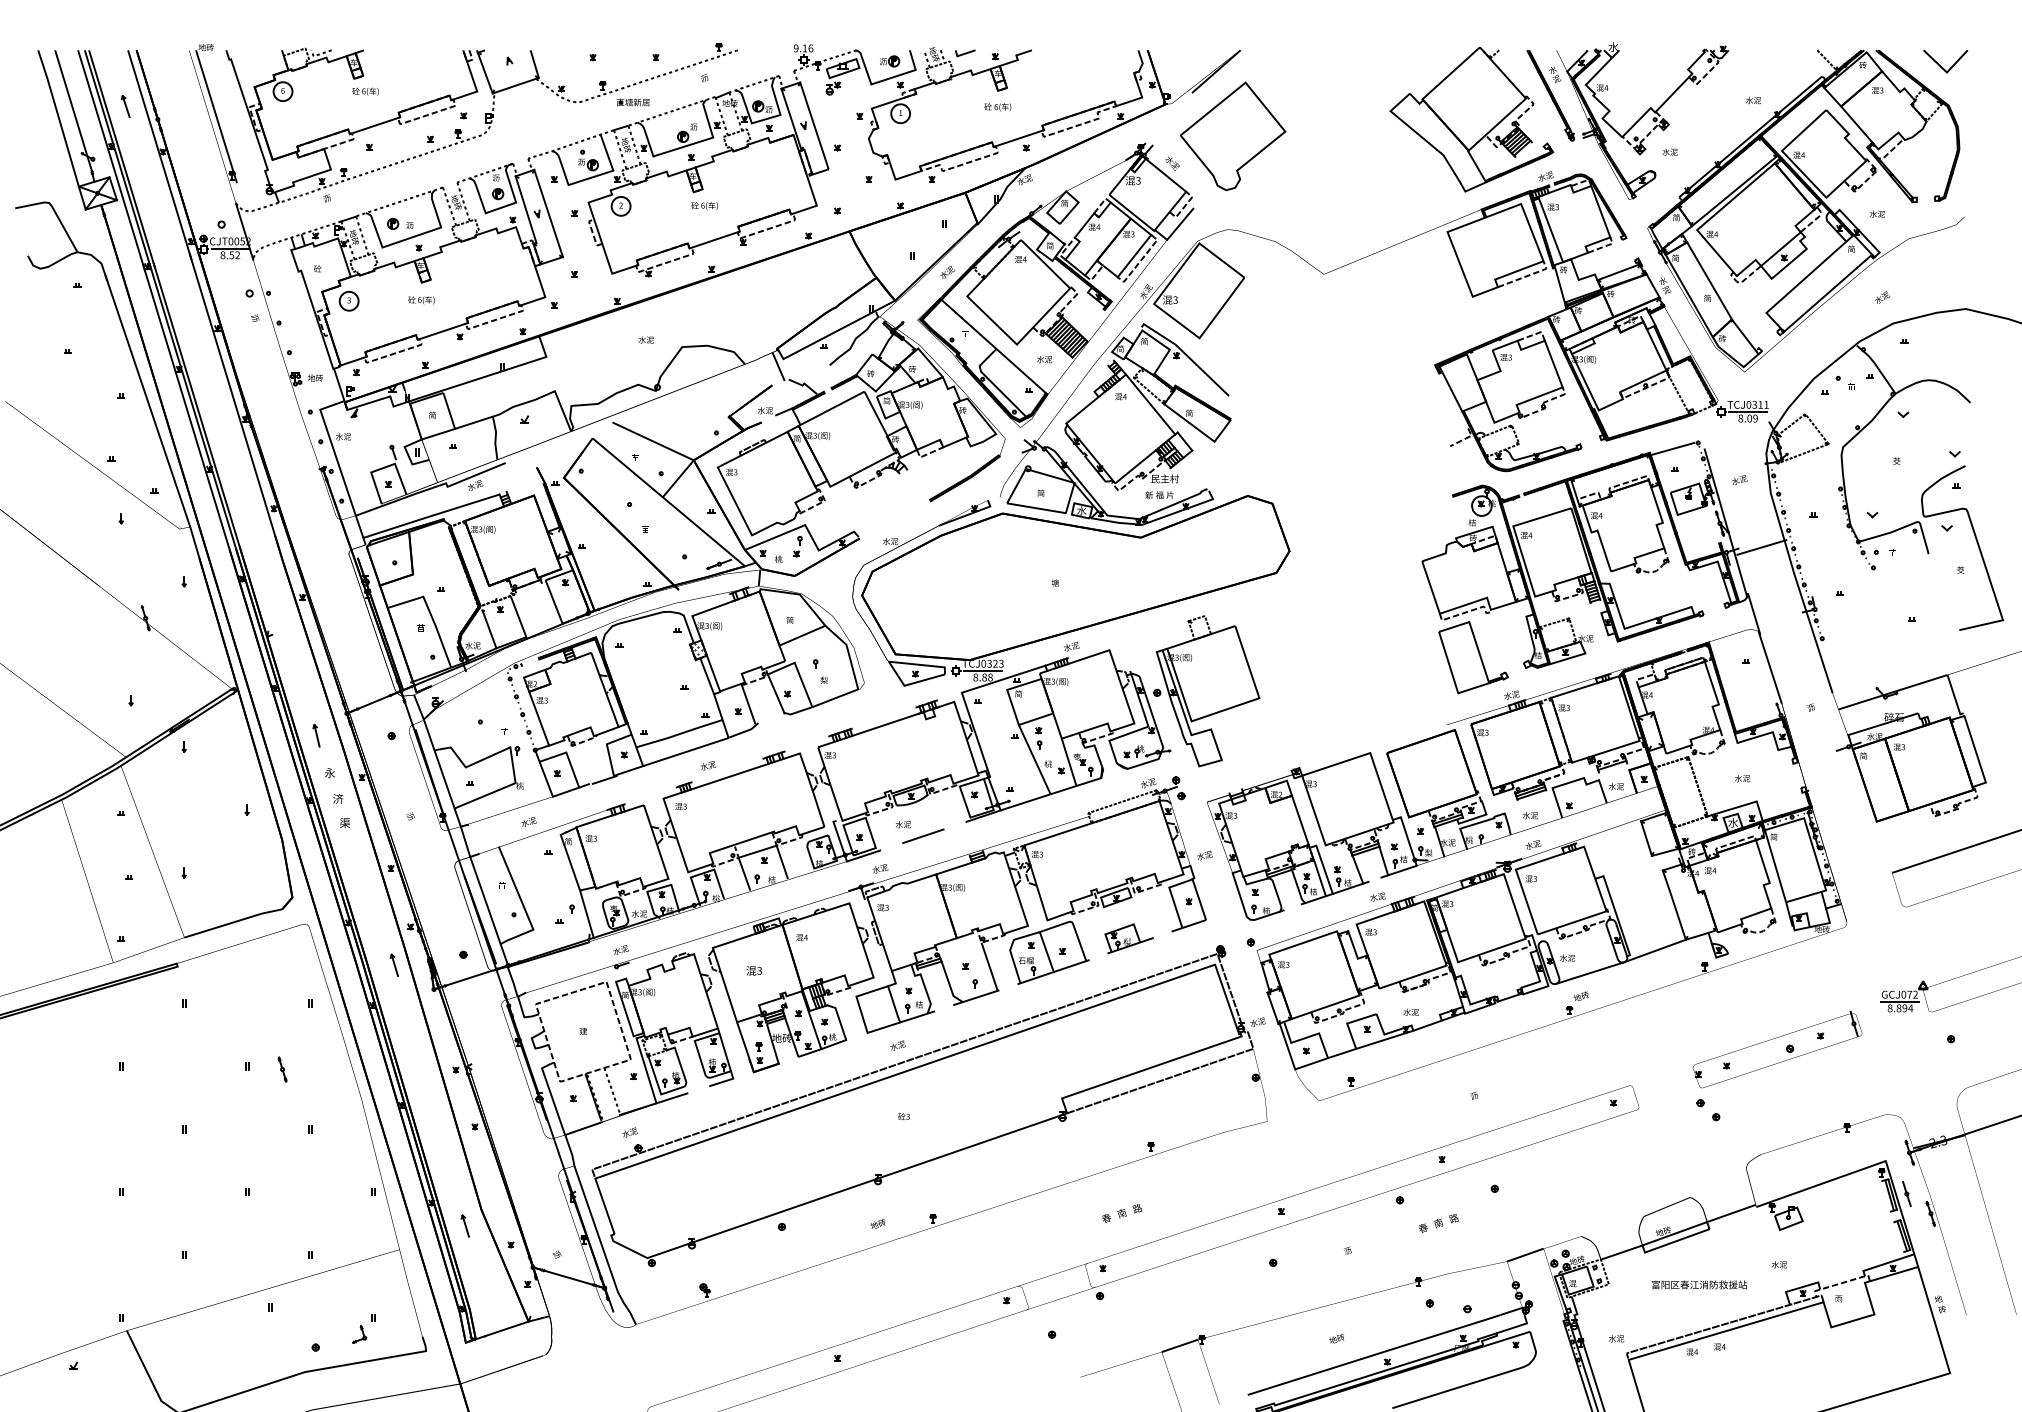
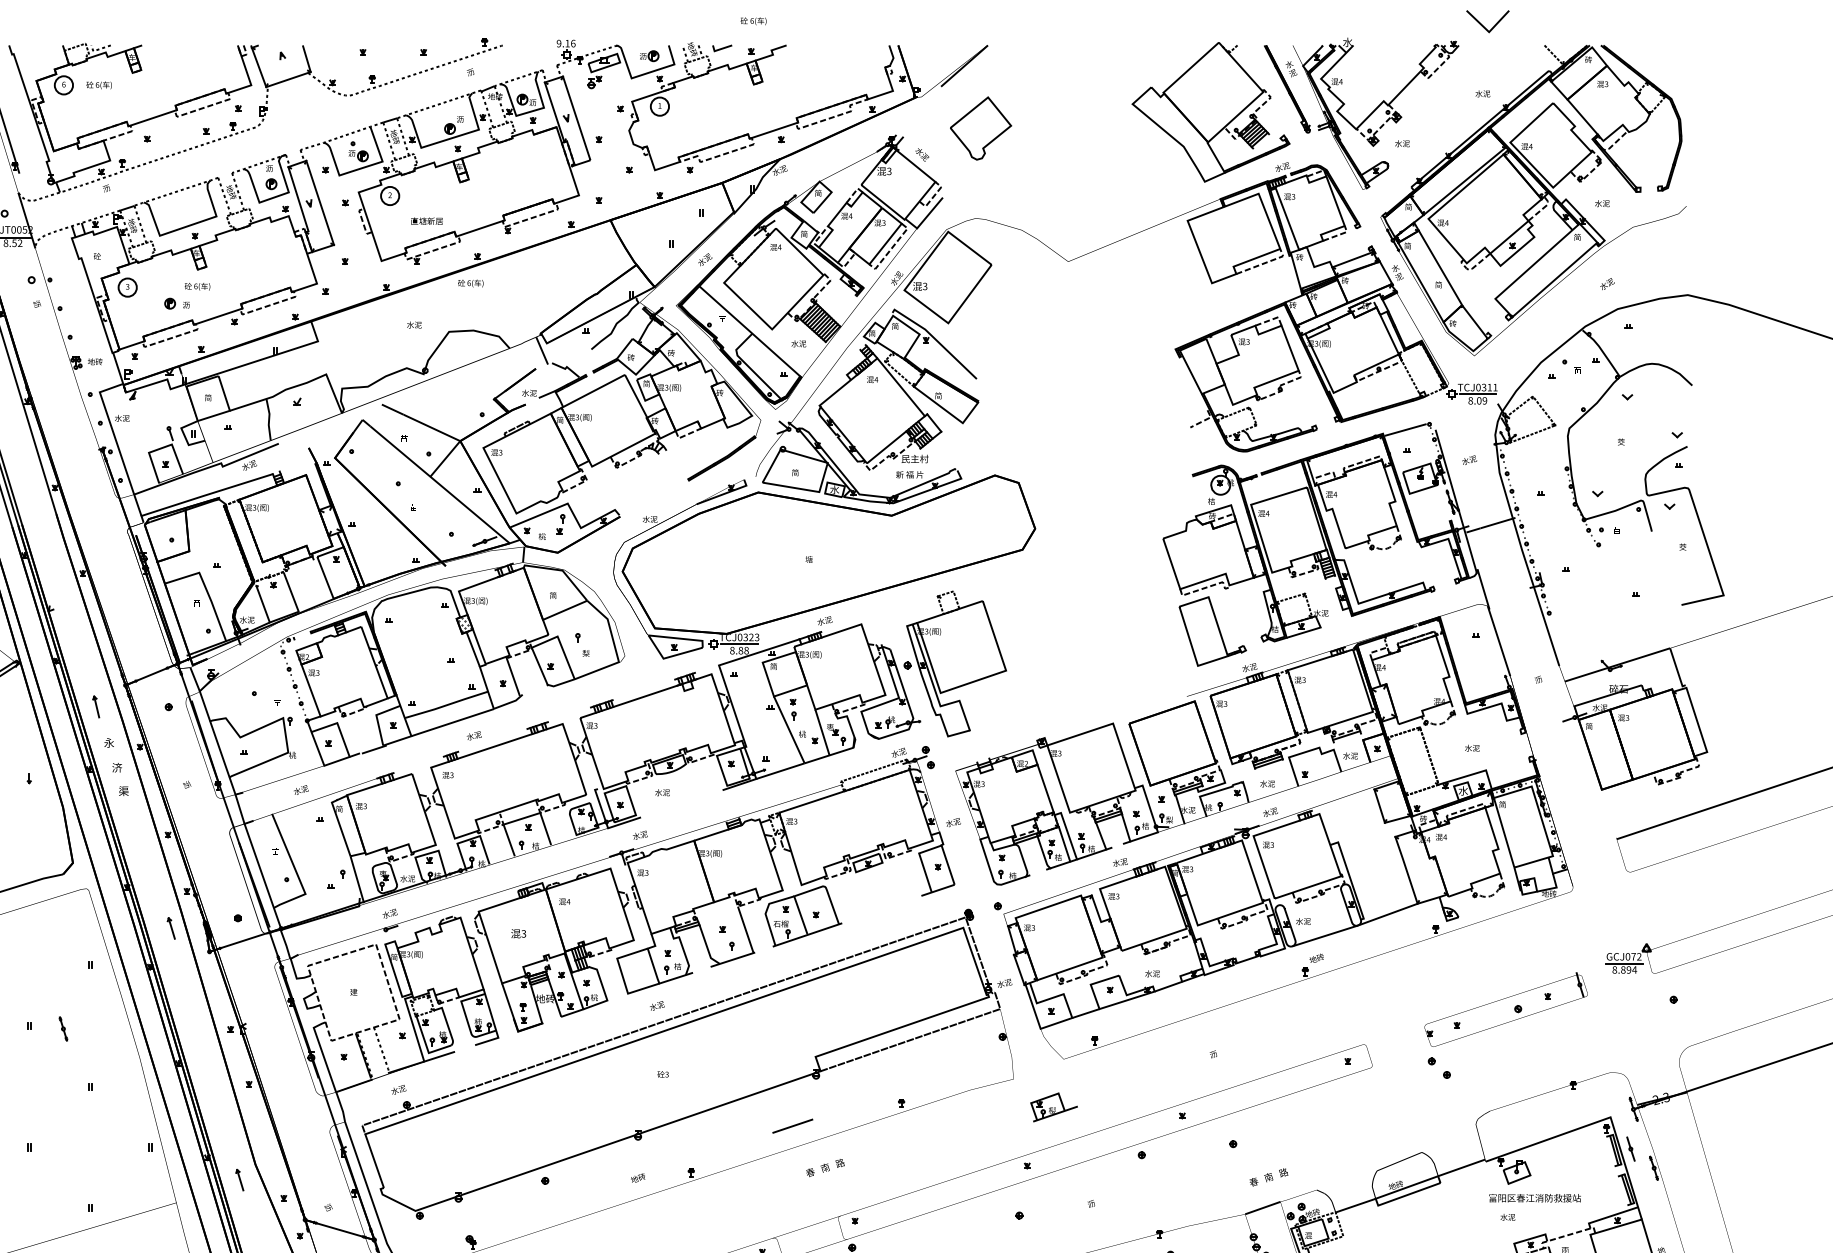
line: (1941, 65) -> (1483, 25), moved
text: (365, 91) -> (99, 85), moved
text: (632, 102) -> (426, 221), moved
text: (997, 107) -> (753, 21), moved
part: (1233, 136) -> (981, 128), size x0.6
text: (704, 205) -> (470, 283), moved
part: (400, 223) -> (177, 303), moved
line: (923, 835) -> (792, 1125), moved
part: (1128, 938) -> (1053, 1107), moved
text: (1122, 1213) -> (825, 1167), moved
text: (1438, 1223) -> (1268, 1177), moved
text: (1699, 1284) -> (1535, 1197), moved

